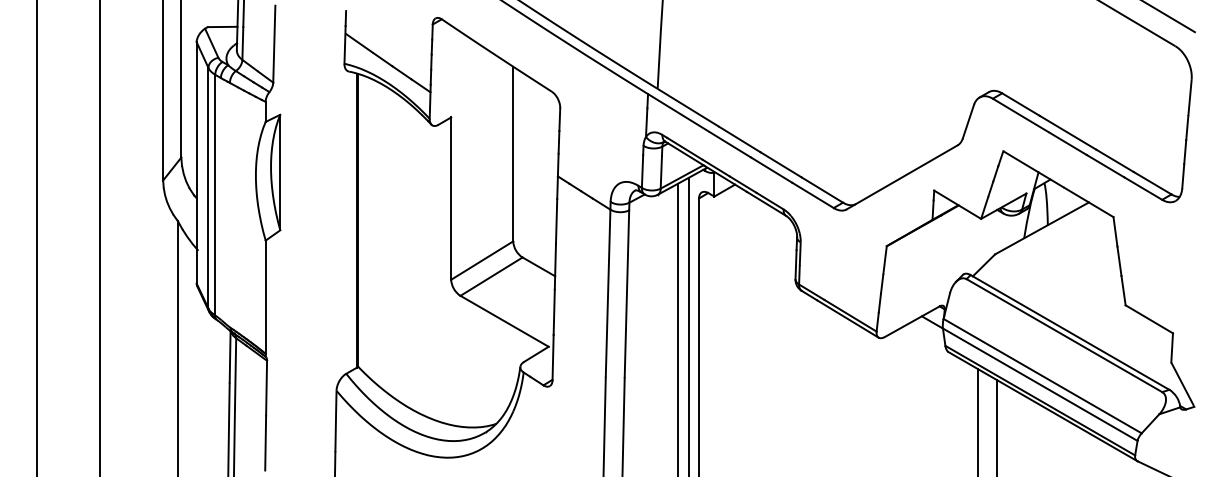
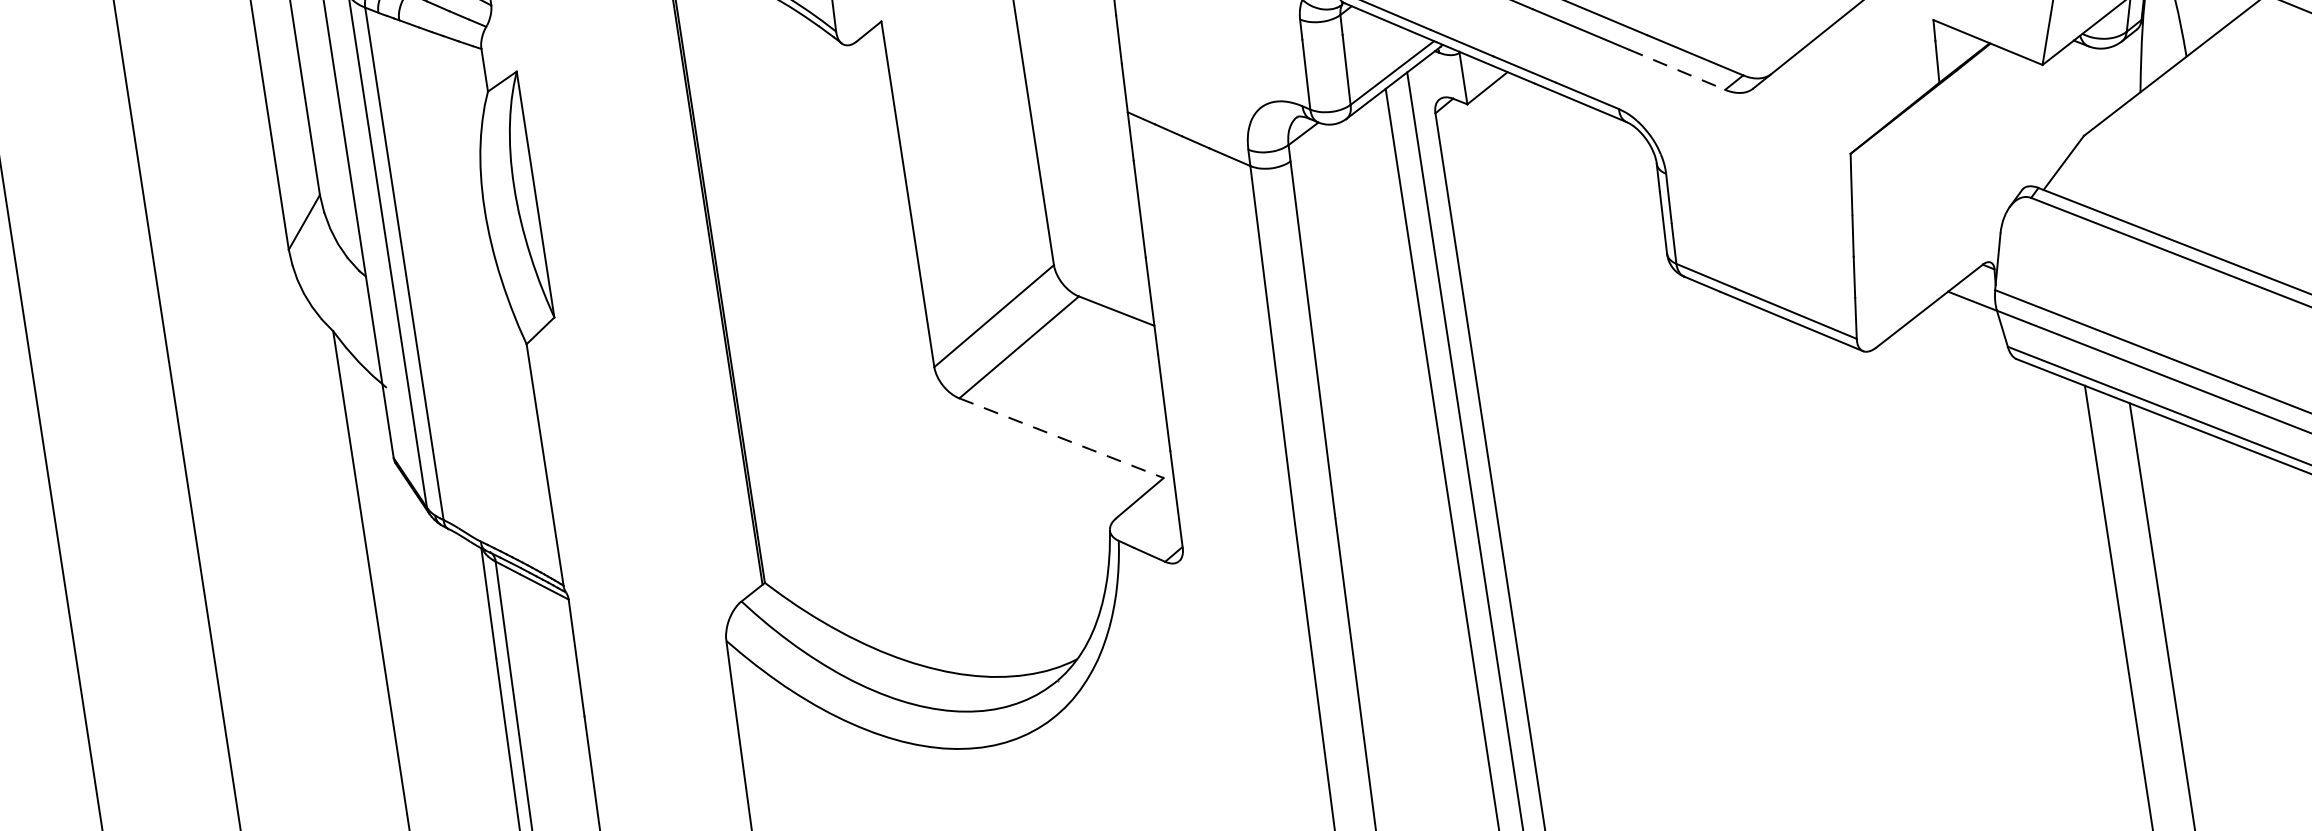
line: (813, 195) -> (1678, 69), solid -> dashed
line: (504, 321) -> (1061, 438), solid -> dashed

